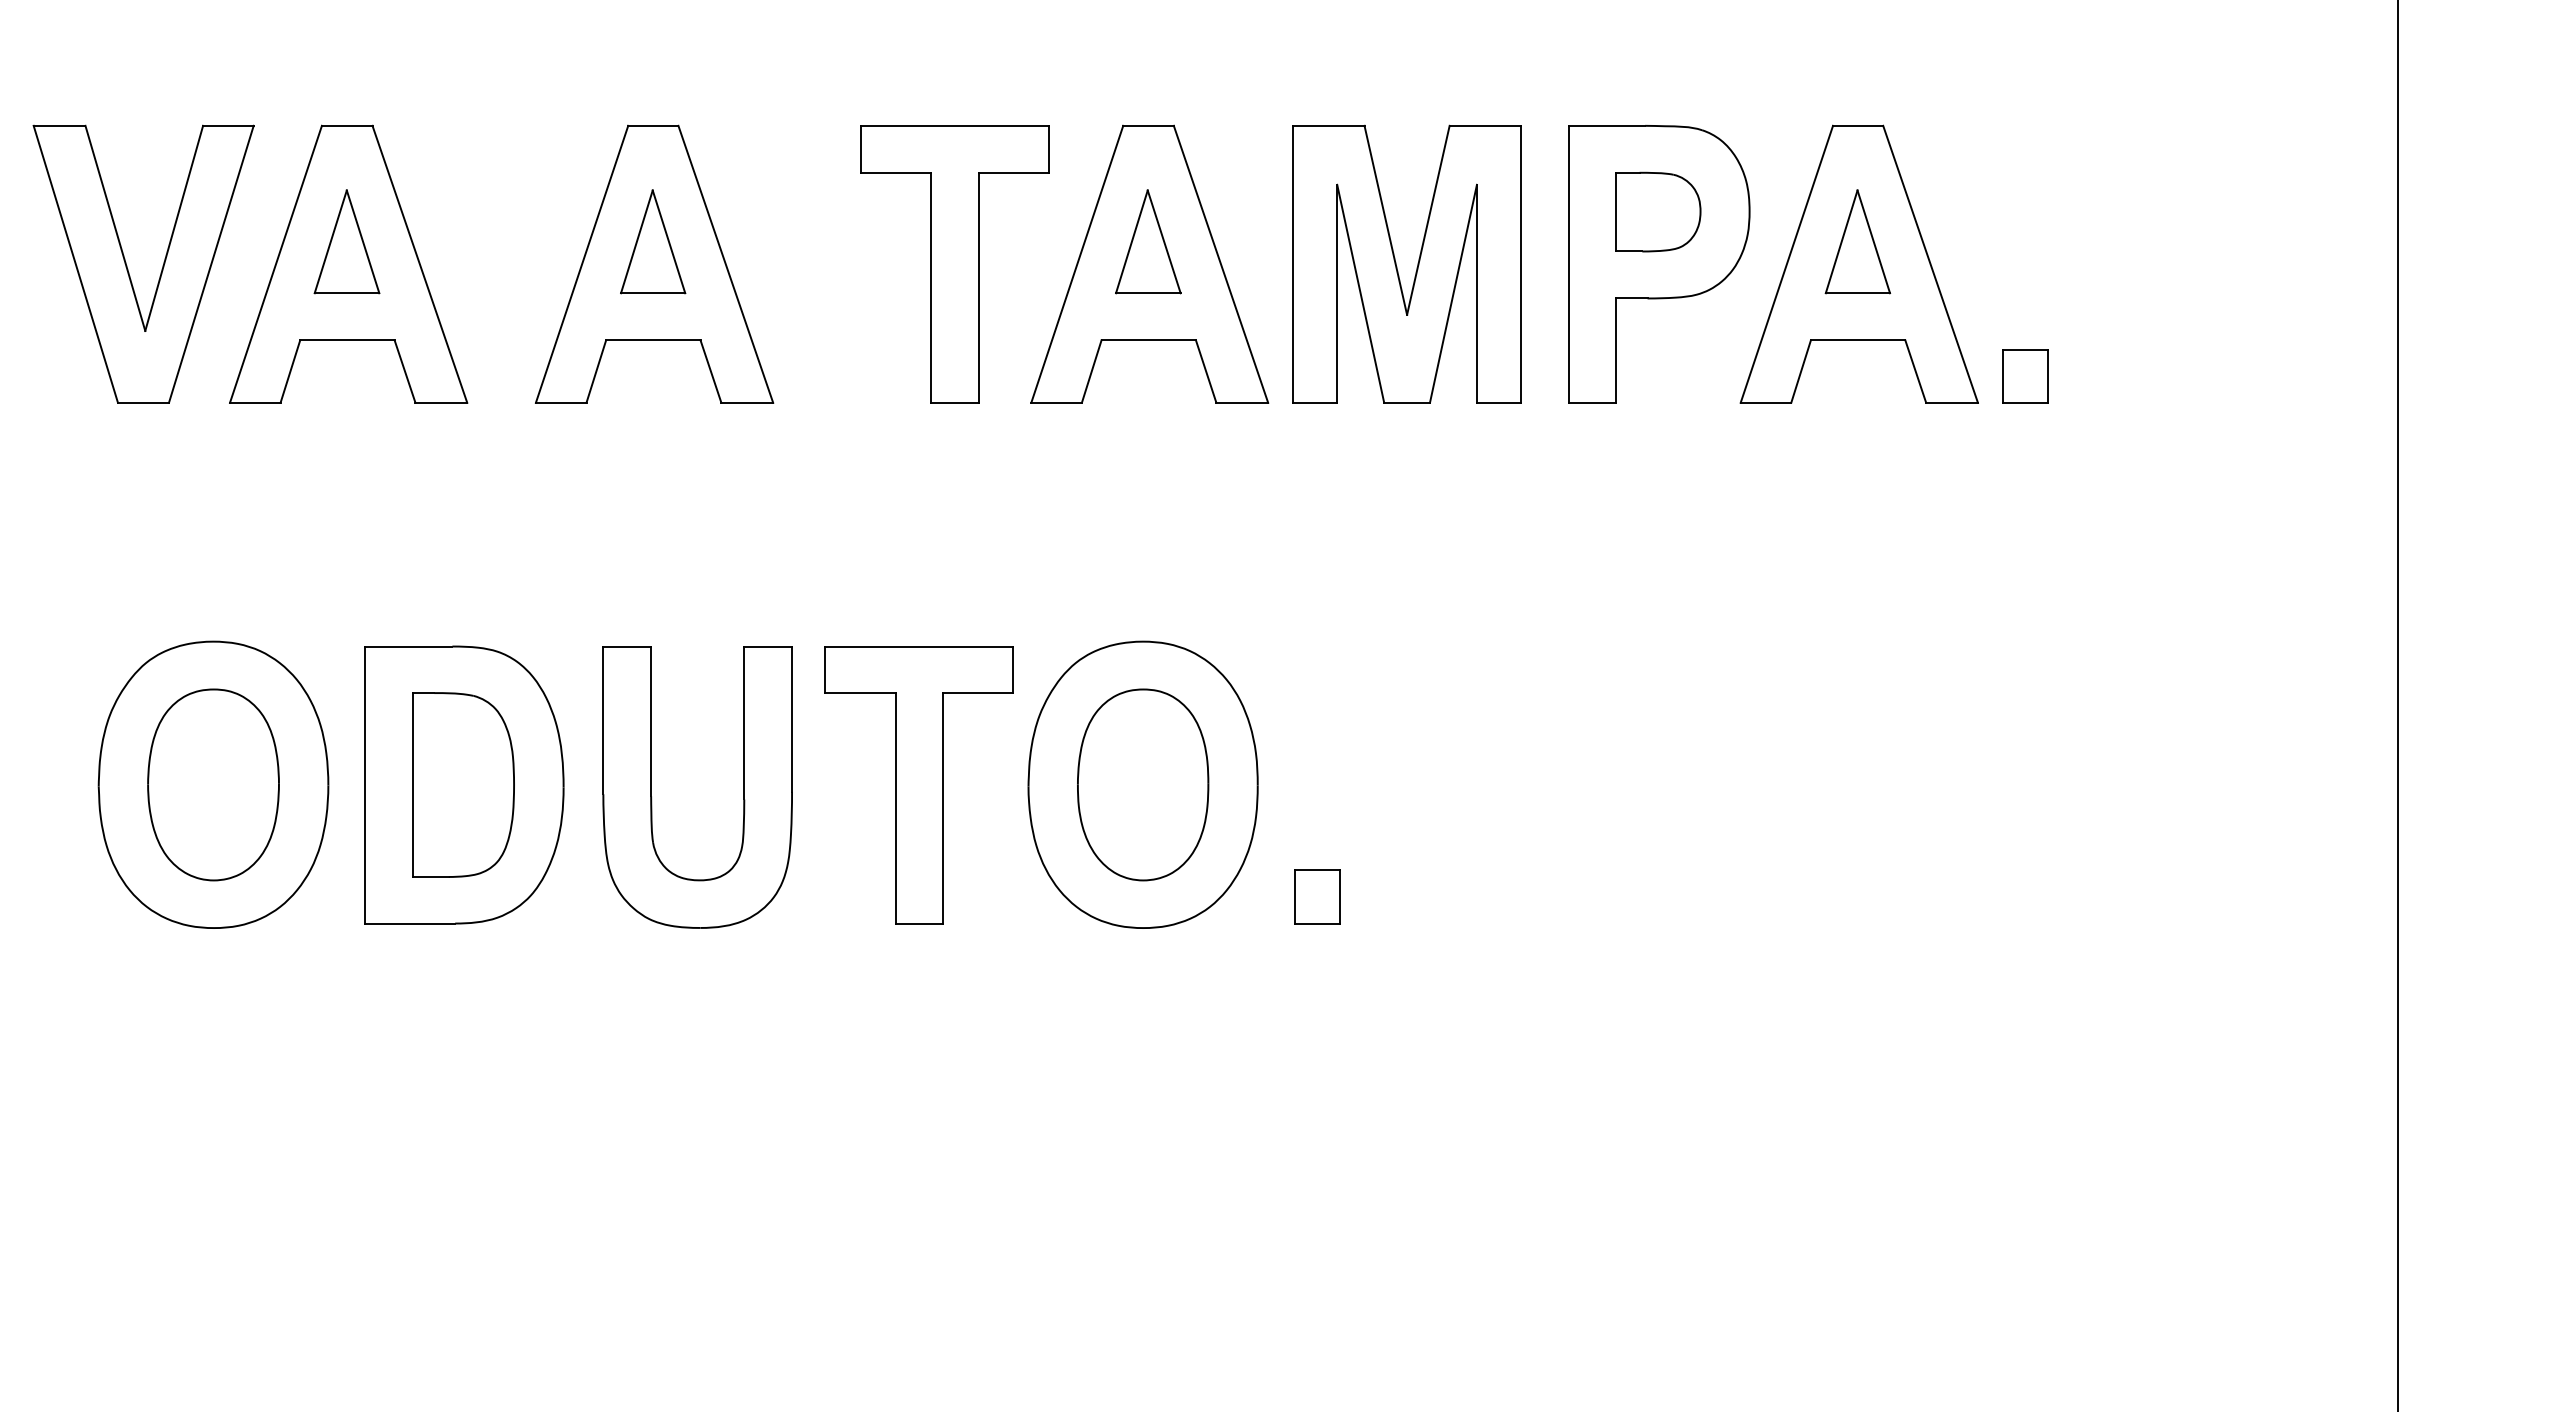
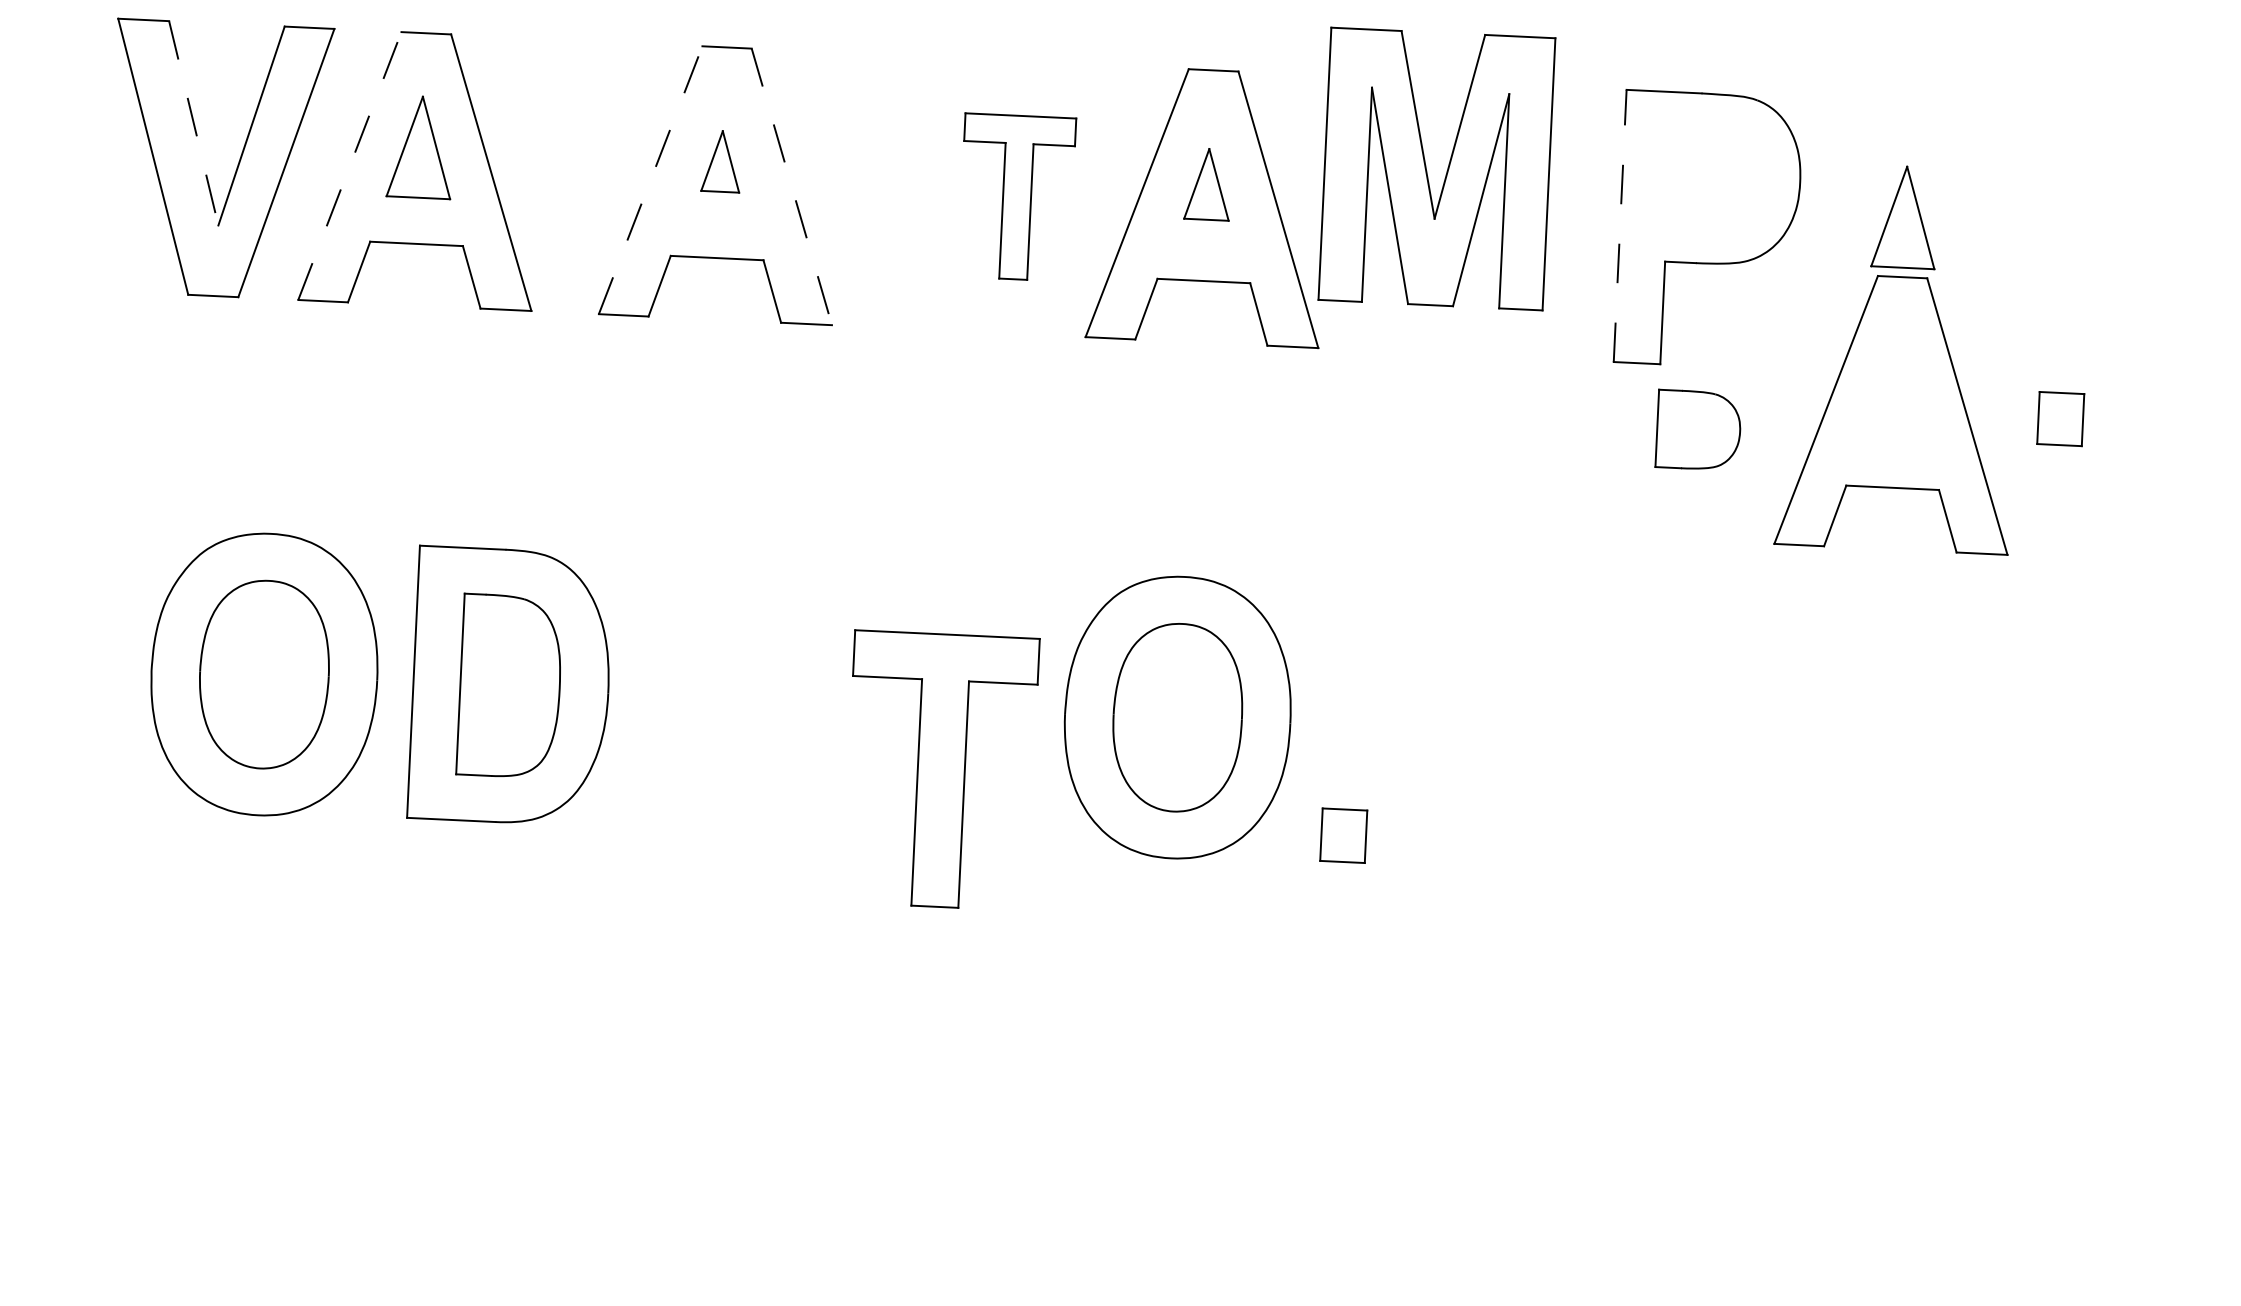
part: (1658, 211) -> (1698, 429), moved
line: (115, 228) -> (193, 123), solid -> dashed
part: (653, 241) -> (721, 161), size x0.6
part: (1148, 241) -> (1208, 184), size x0.7
part: (1858, 263) -> (1896, 412), moved
line: (275, 264) -> (349, 166), solid -> dashed
line: (582, 264) -> (651, 180), solid -> dashed
line: (725, 264) -> (791, 187), solid -> dashed
part: (954, 264) -> (1016, 197), size x0.6
line: (1568, 264) -> (1619, 226), solid -> dashed
part: (1397, 266) -> (1427, 170), moved
part: (2025, 376) -> (2060, 419), moved
part: (918, 785) -> (940, 771), moved
part: (651, 787) -> (694, 697), removed

